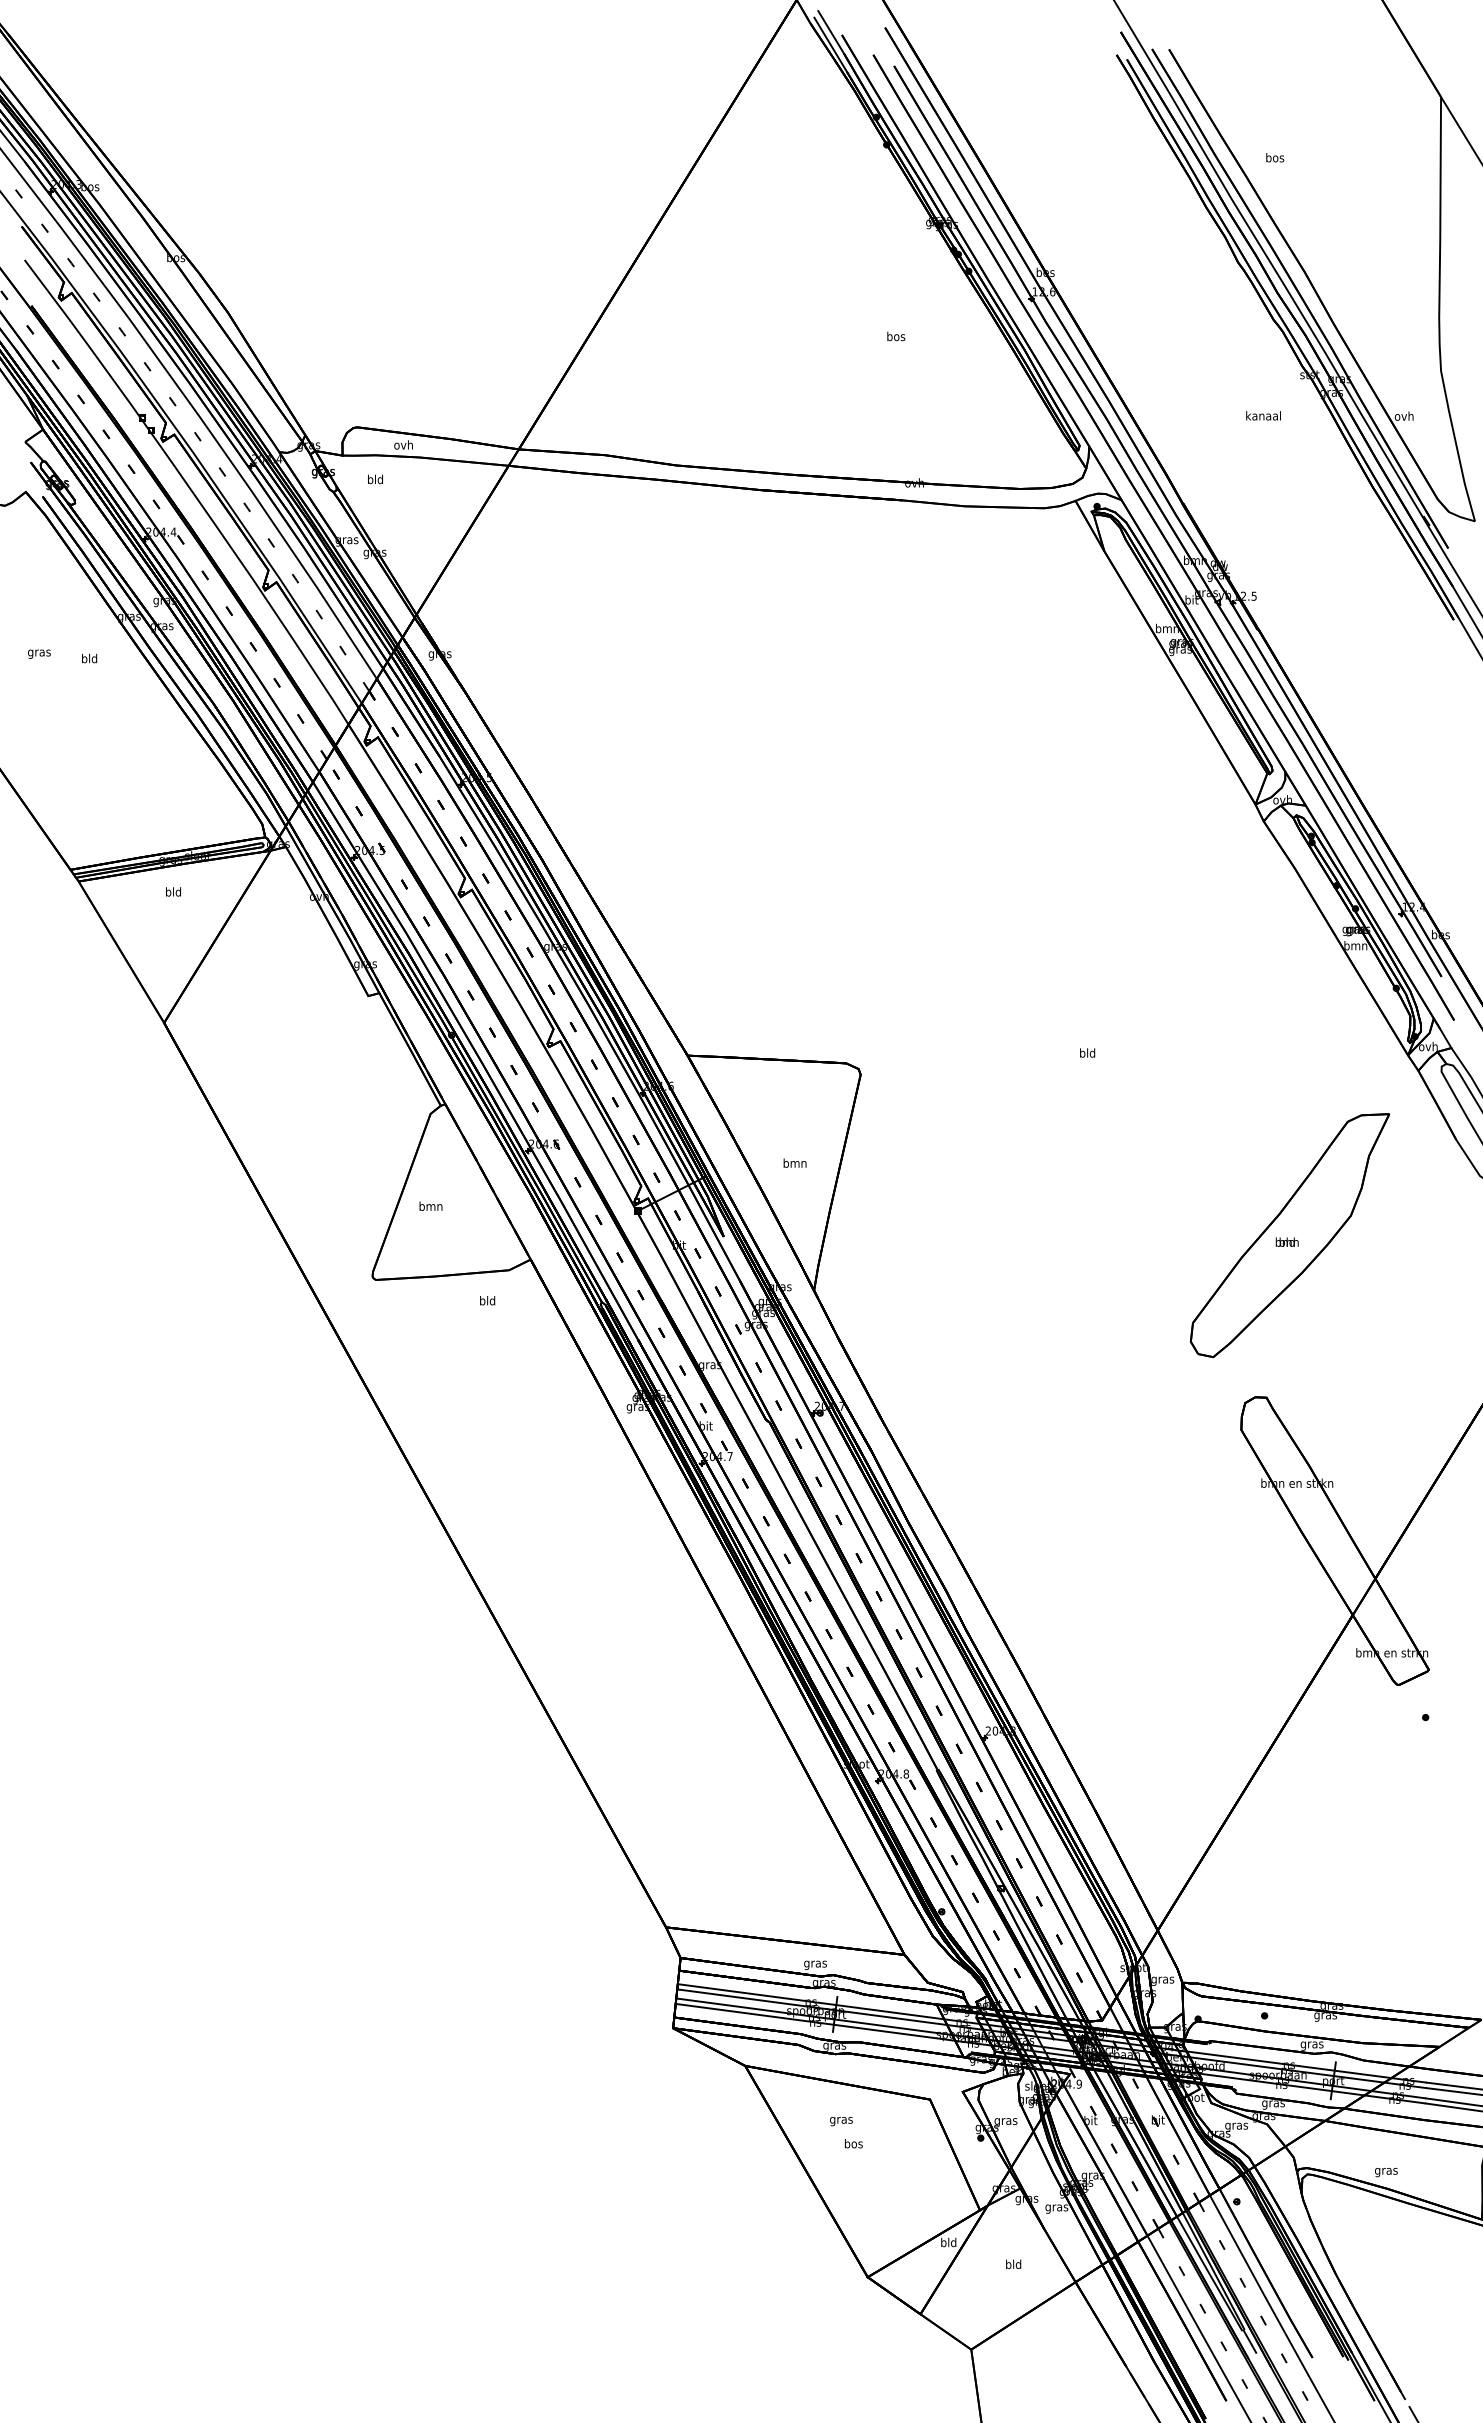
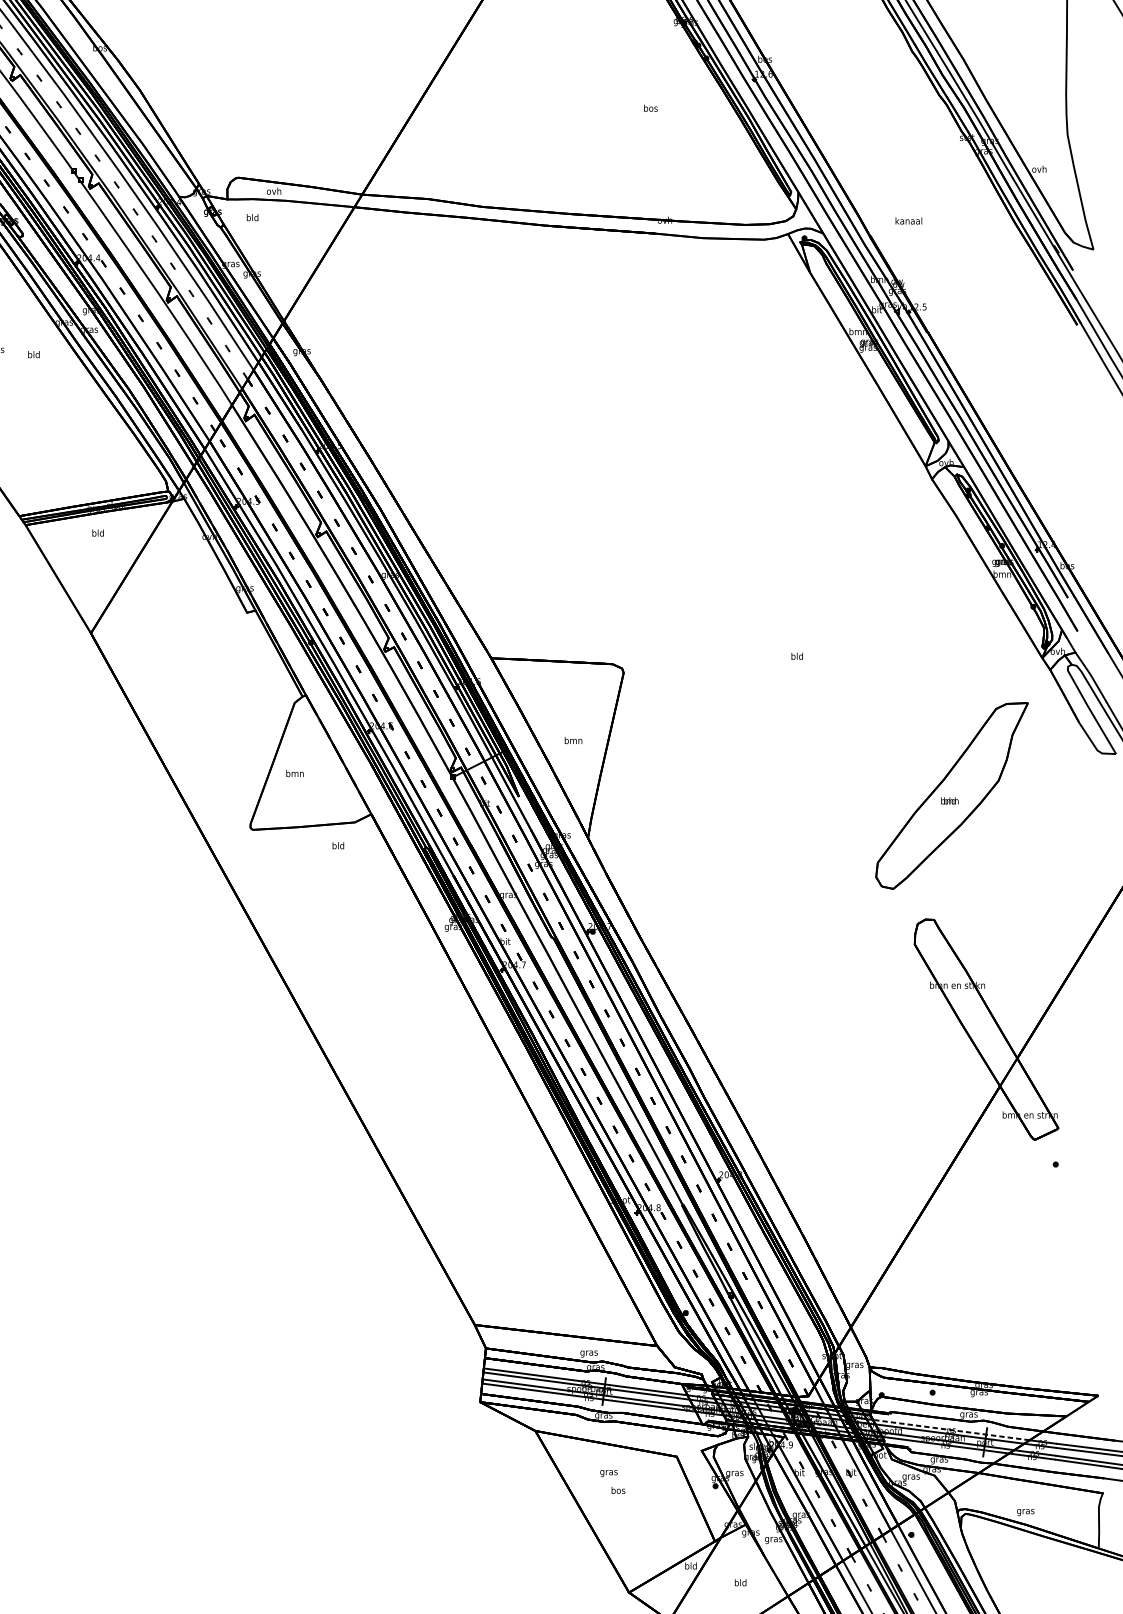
text: (1263, 415) -> (908, 220), moved
line: (1288, 2064) -> (950, 1429), solid -> dashed

